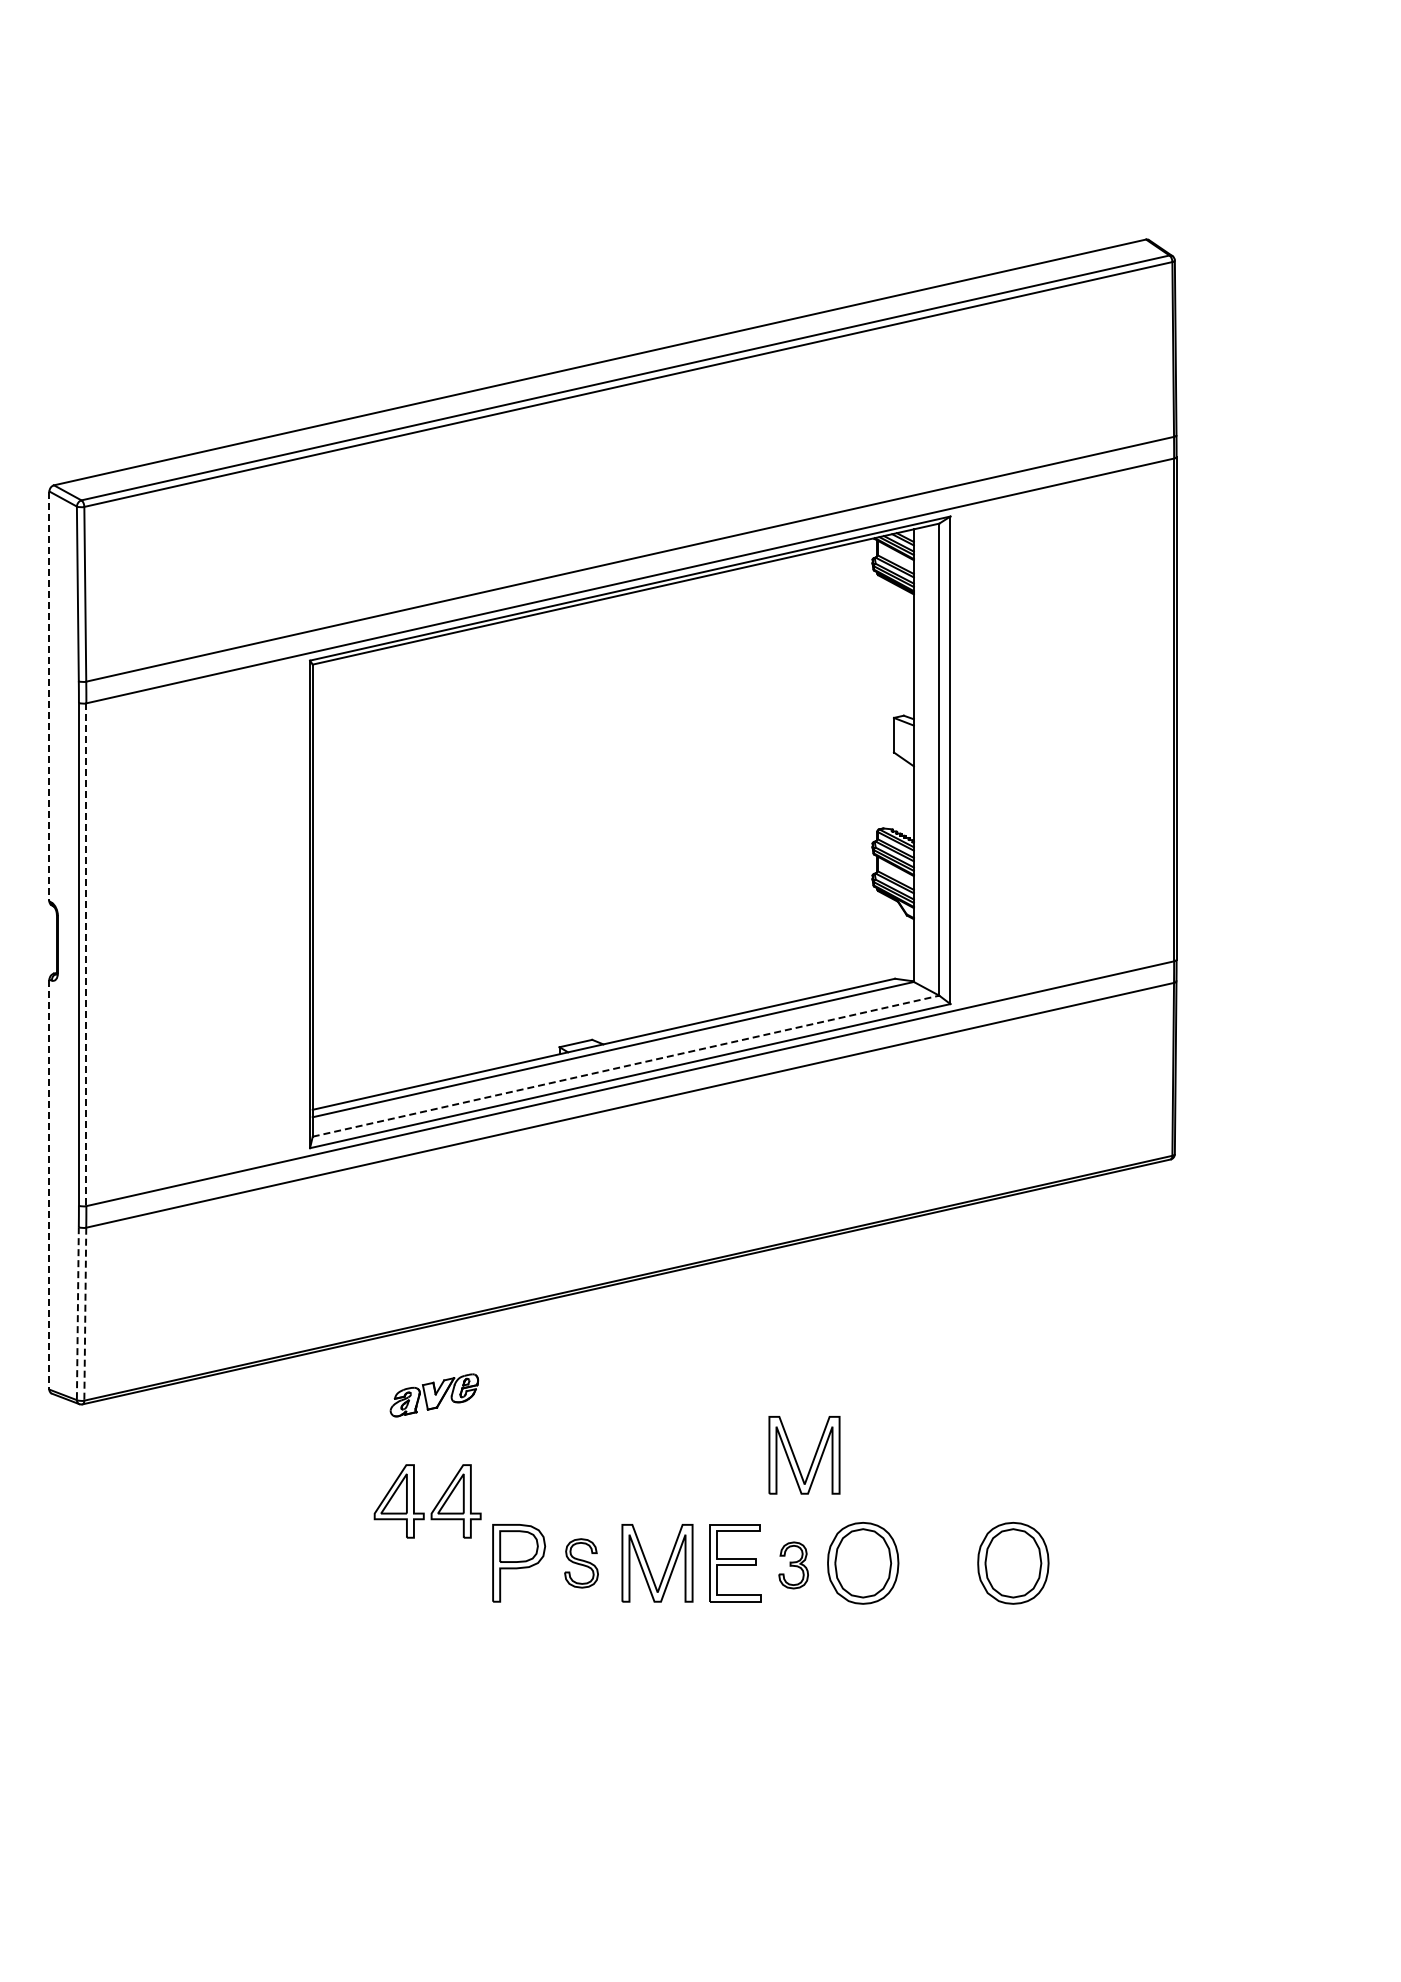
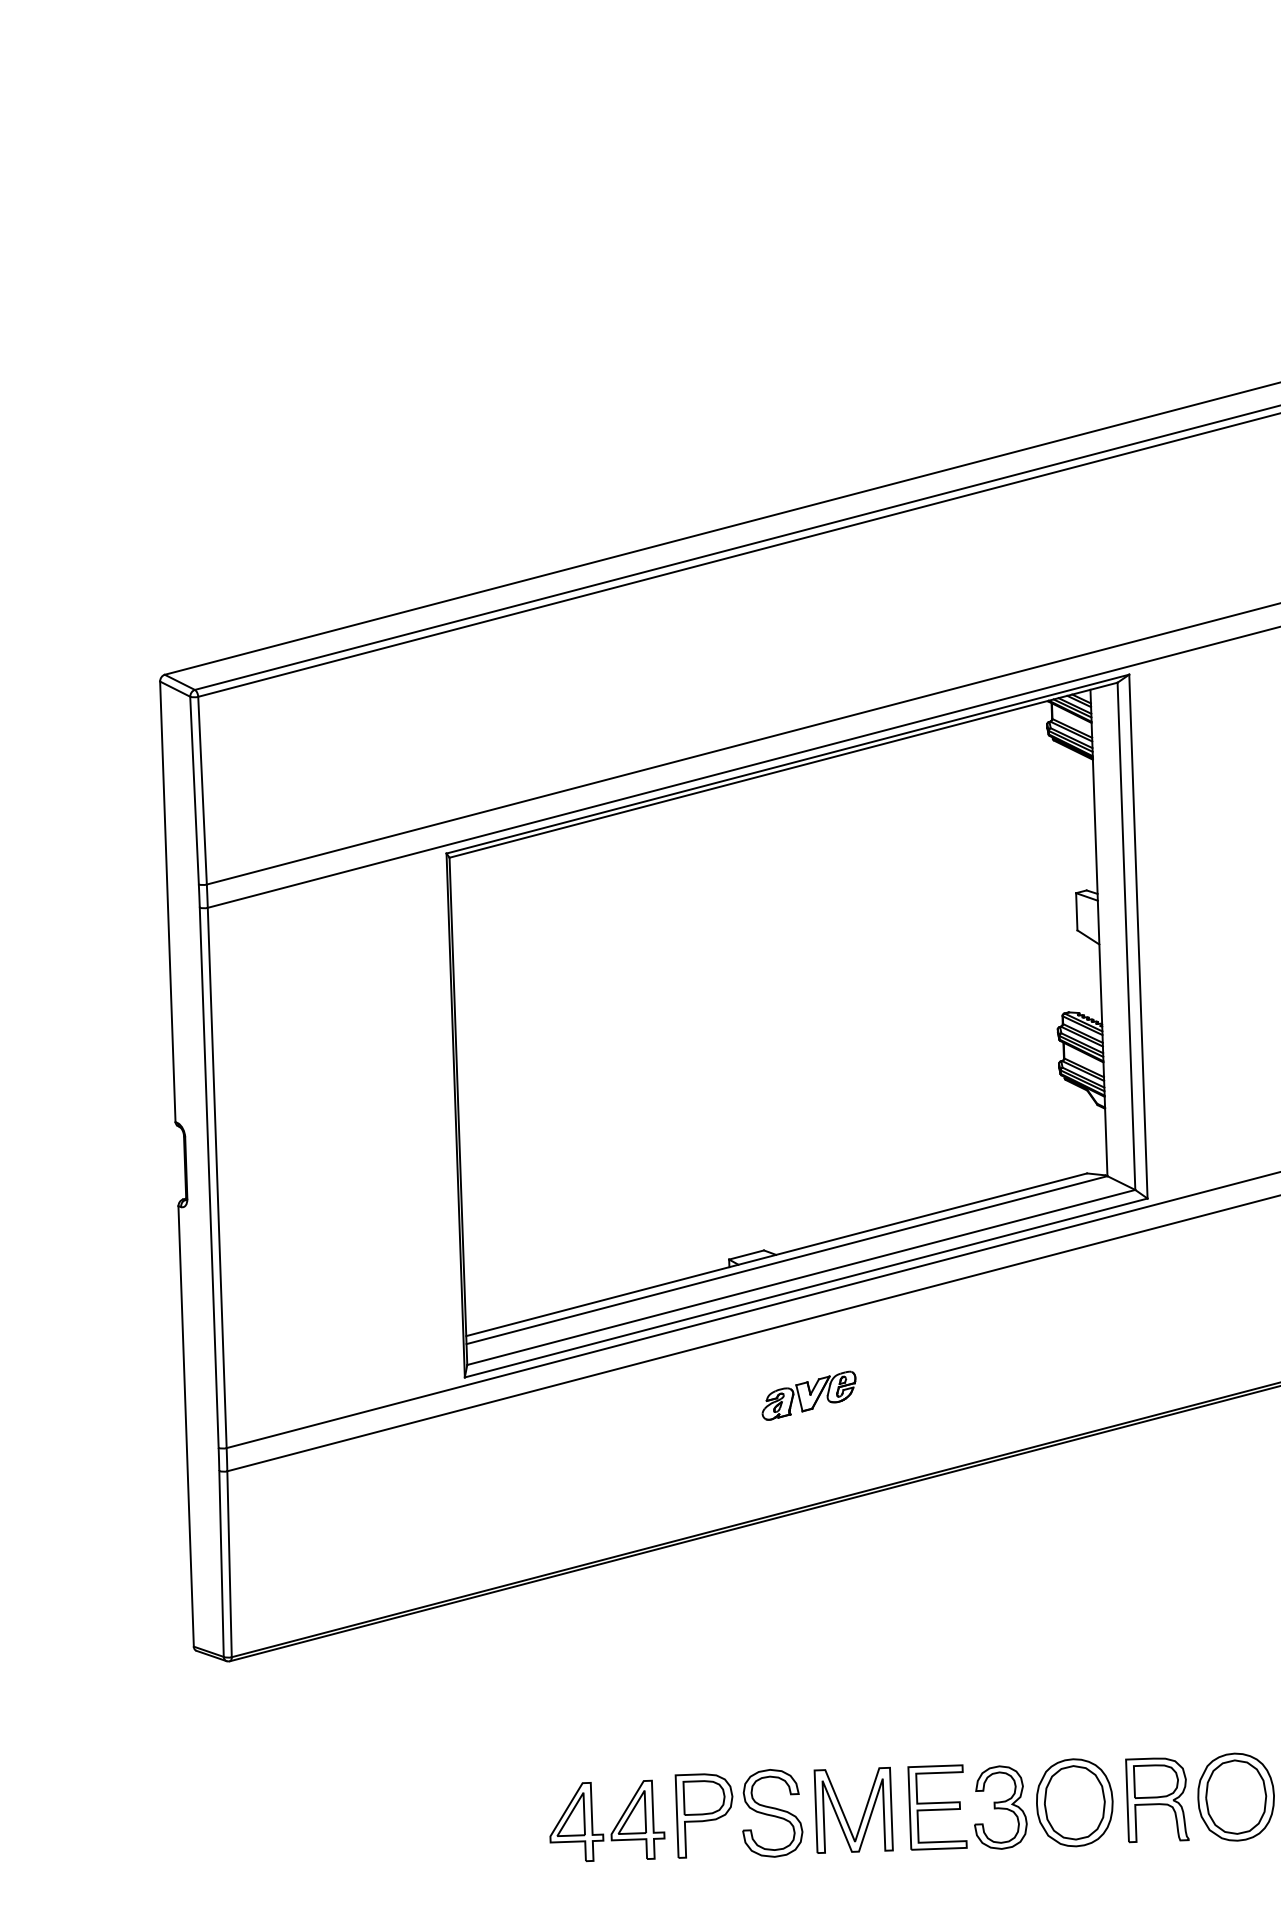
line: (49, 696) -> (167, 901), dashed -> solid
line: (86, 955) -> (217, 1178), dashed -> solid
line: (626, 1066) -> (801, 1277), dashed -> solid
line: (49, 1184) -> (186, 1426), dashed -> solid
line: (77, 1314) -> (221, 1564), dashed -> solid
line: (85, 1314) -> (229, 1564), dashed -> solid
part: (434, 1395) -> (809, 1395), moved
part: (796, 1459) -> (999, 1693), removed
part: (435, 1505) -> (615, 1825), moved
part: (581, 1563) -> (772, 1813), size x1.67
part: (939, 1563) -> (1156, 1800), added
part: (793, 1565) -> (999, 1807), size x1.67

